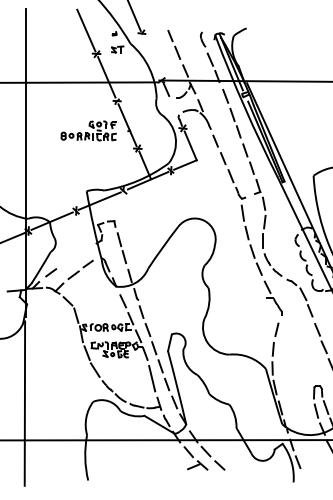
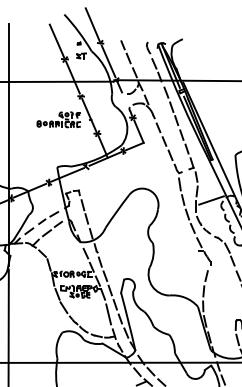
line: (151, 56) -> (108, 61), added
line: (282, 233) -> (211, 200), added
part: (75, 255) -> (48, 217), added

